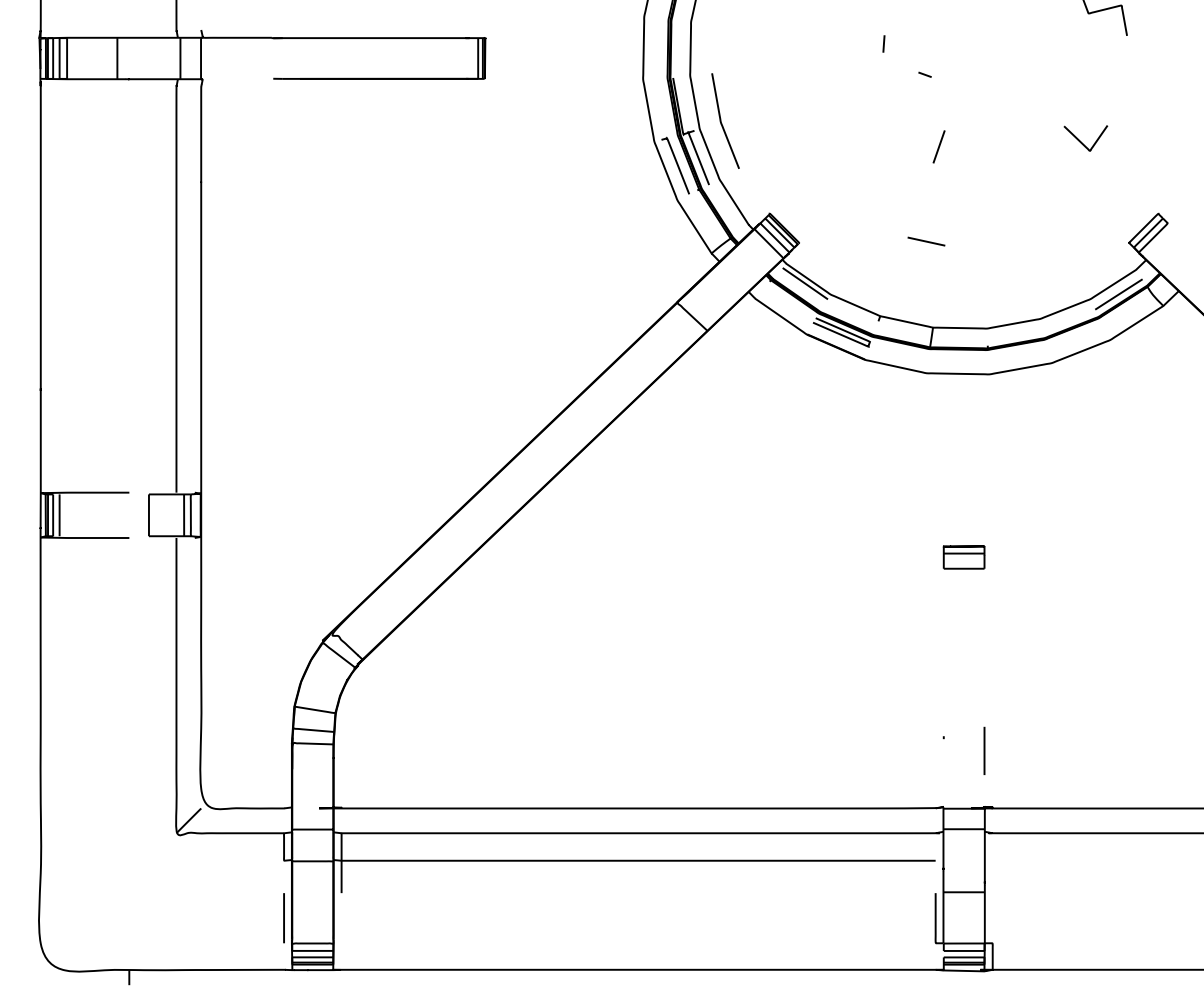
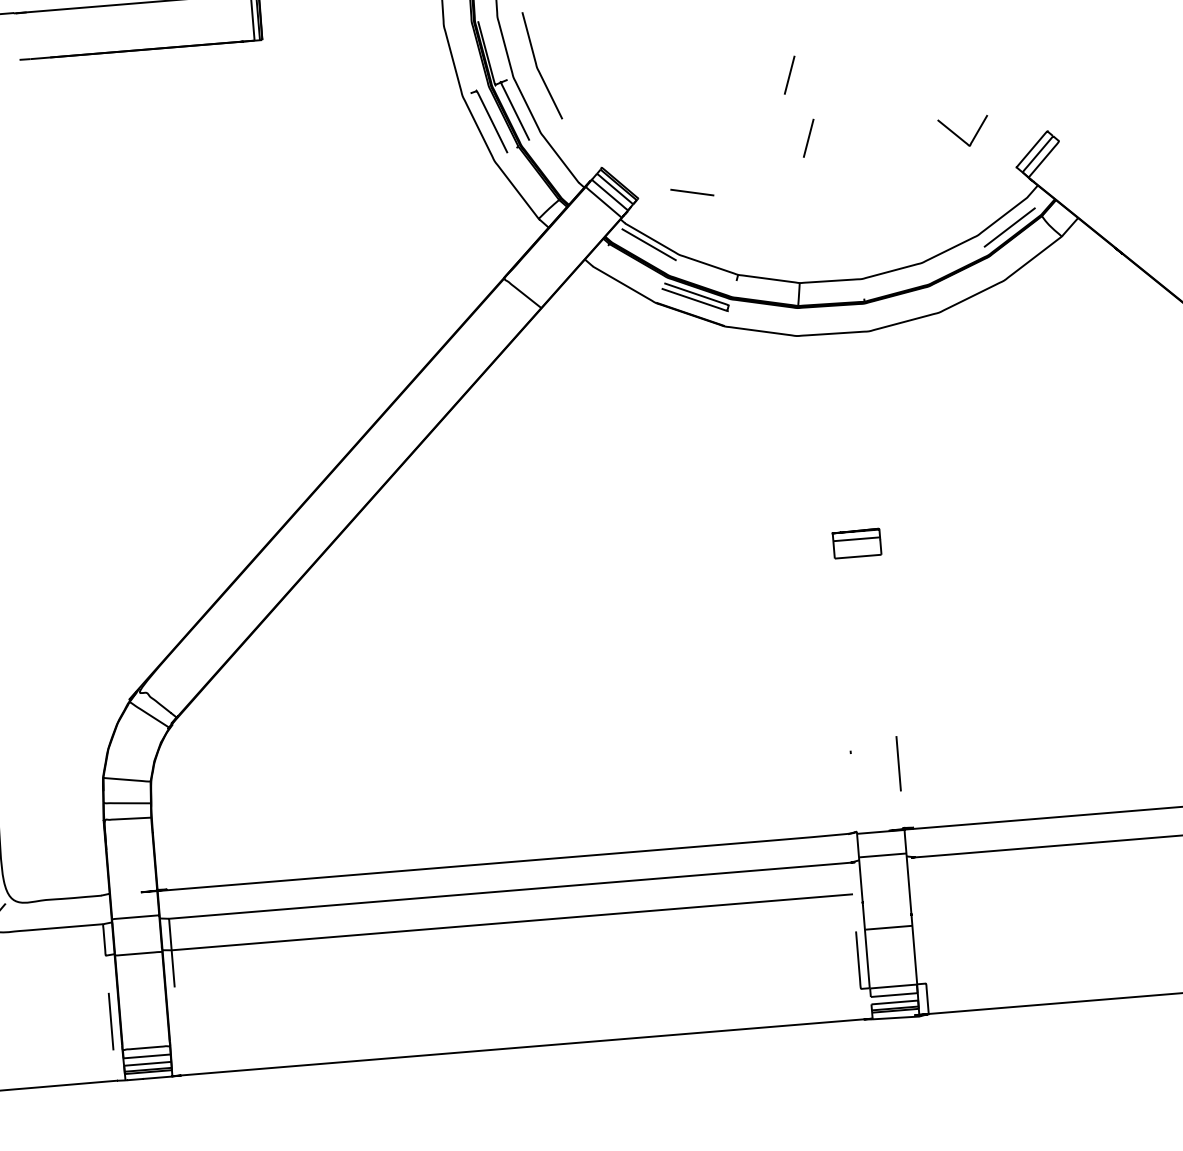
curve: (1081, 141) -> (959, 135), moved
line: (950, 202) -> (807, 137), added
line: (926, 241) -> (692, 192), moved

